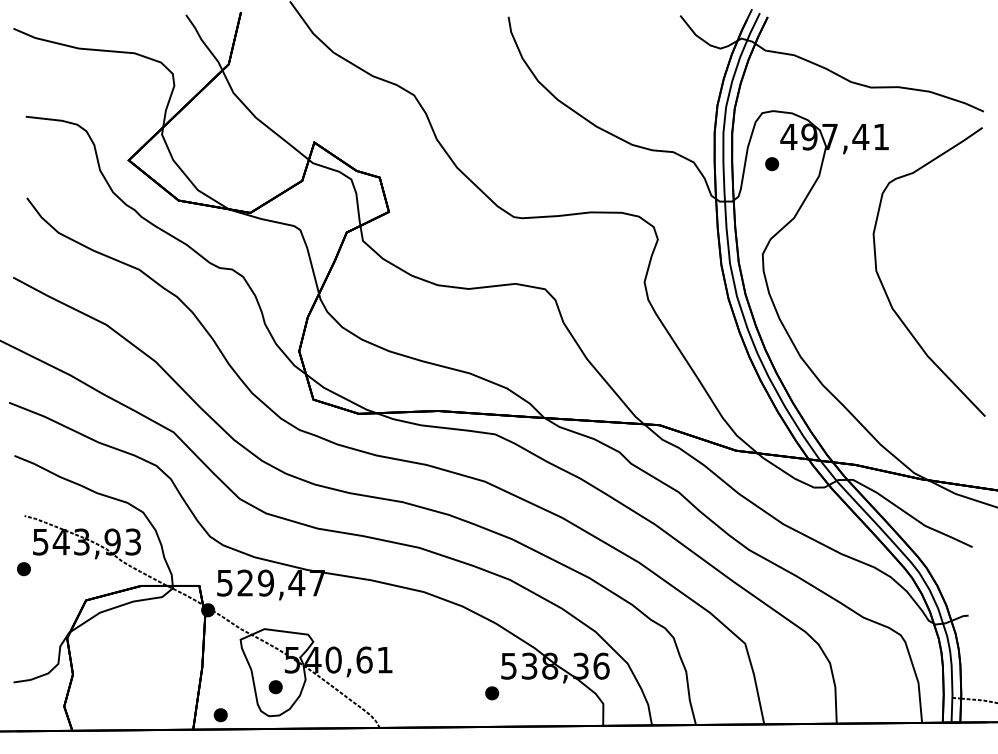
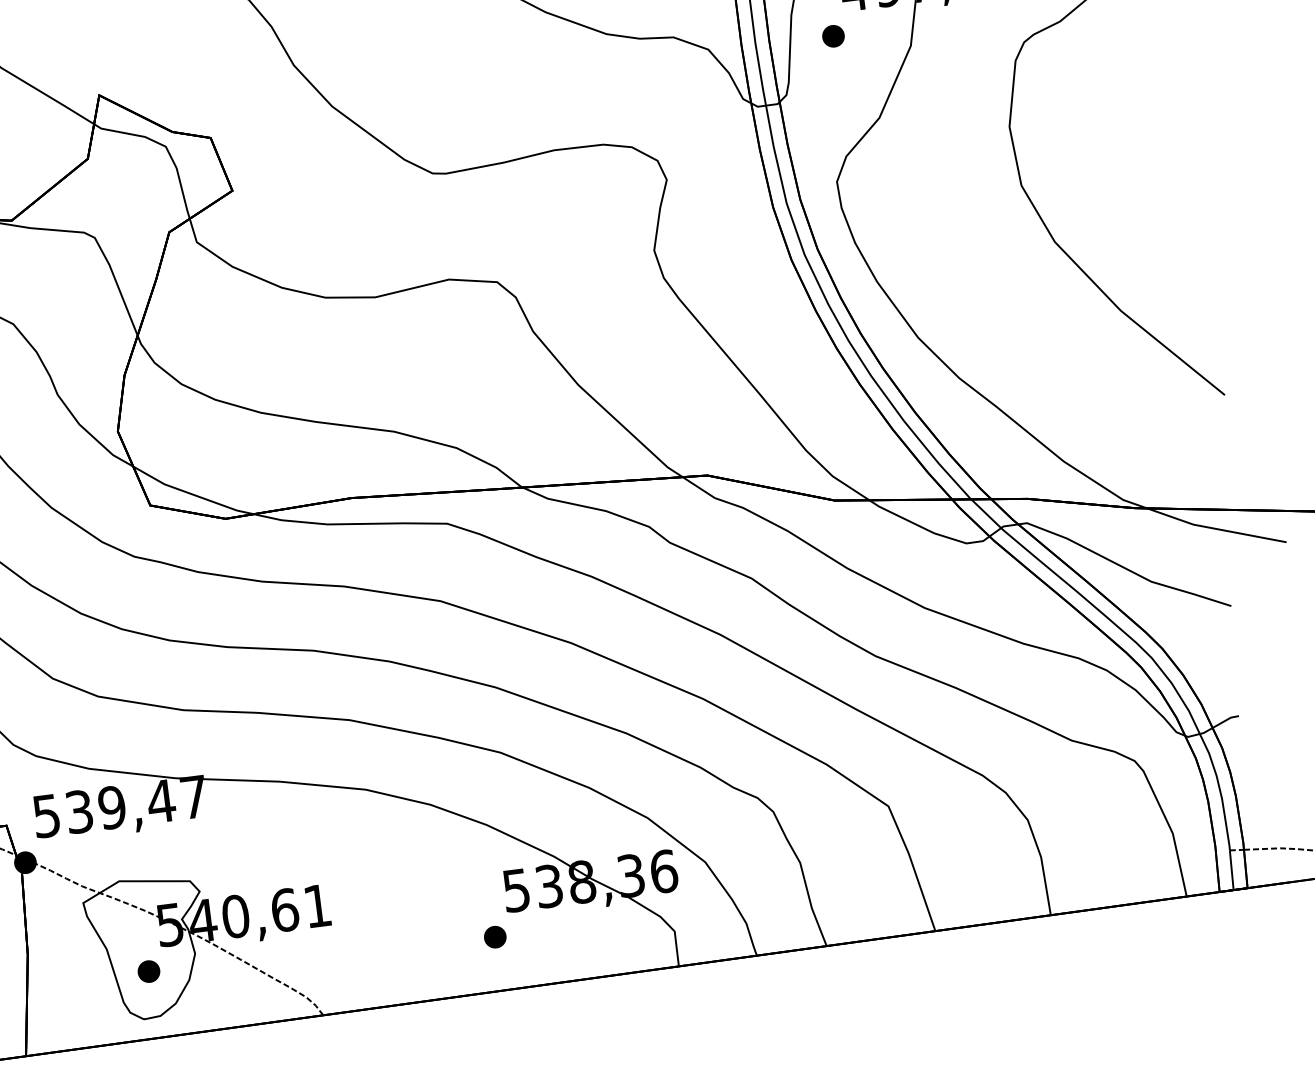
text: (245, 582) -> (79, 810), 529,47 -> 539,47
part: (220, 715) -> (66, 1028), removed

